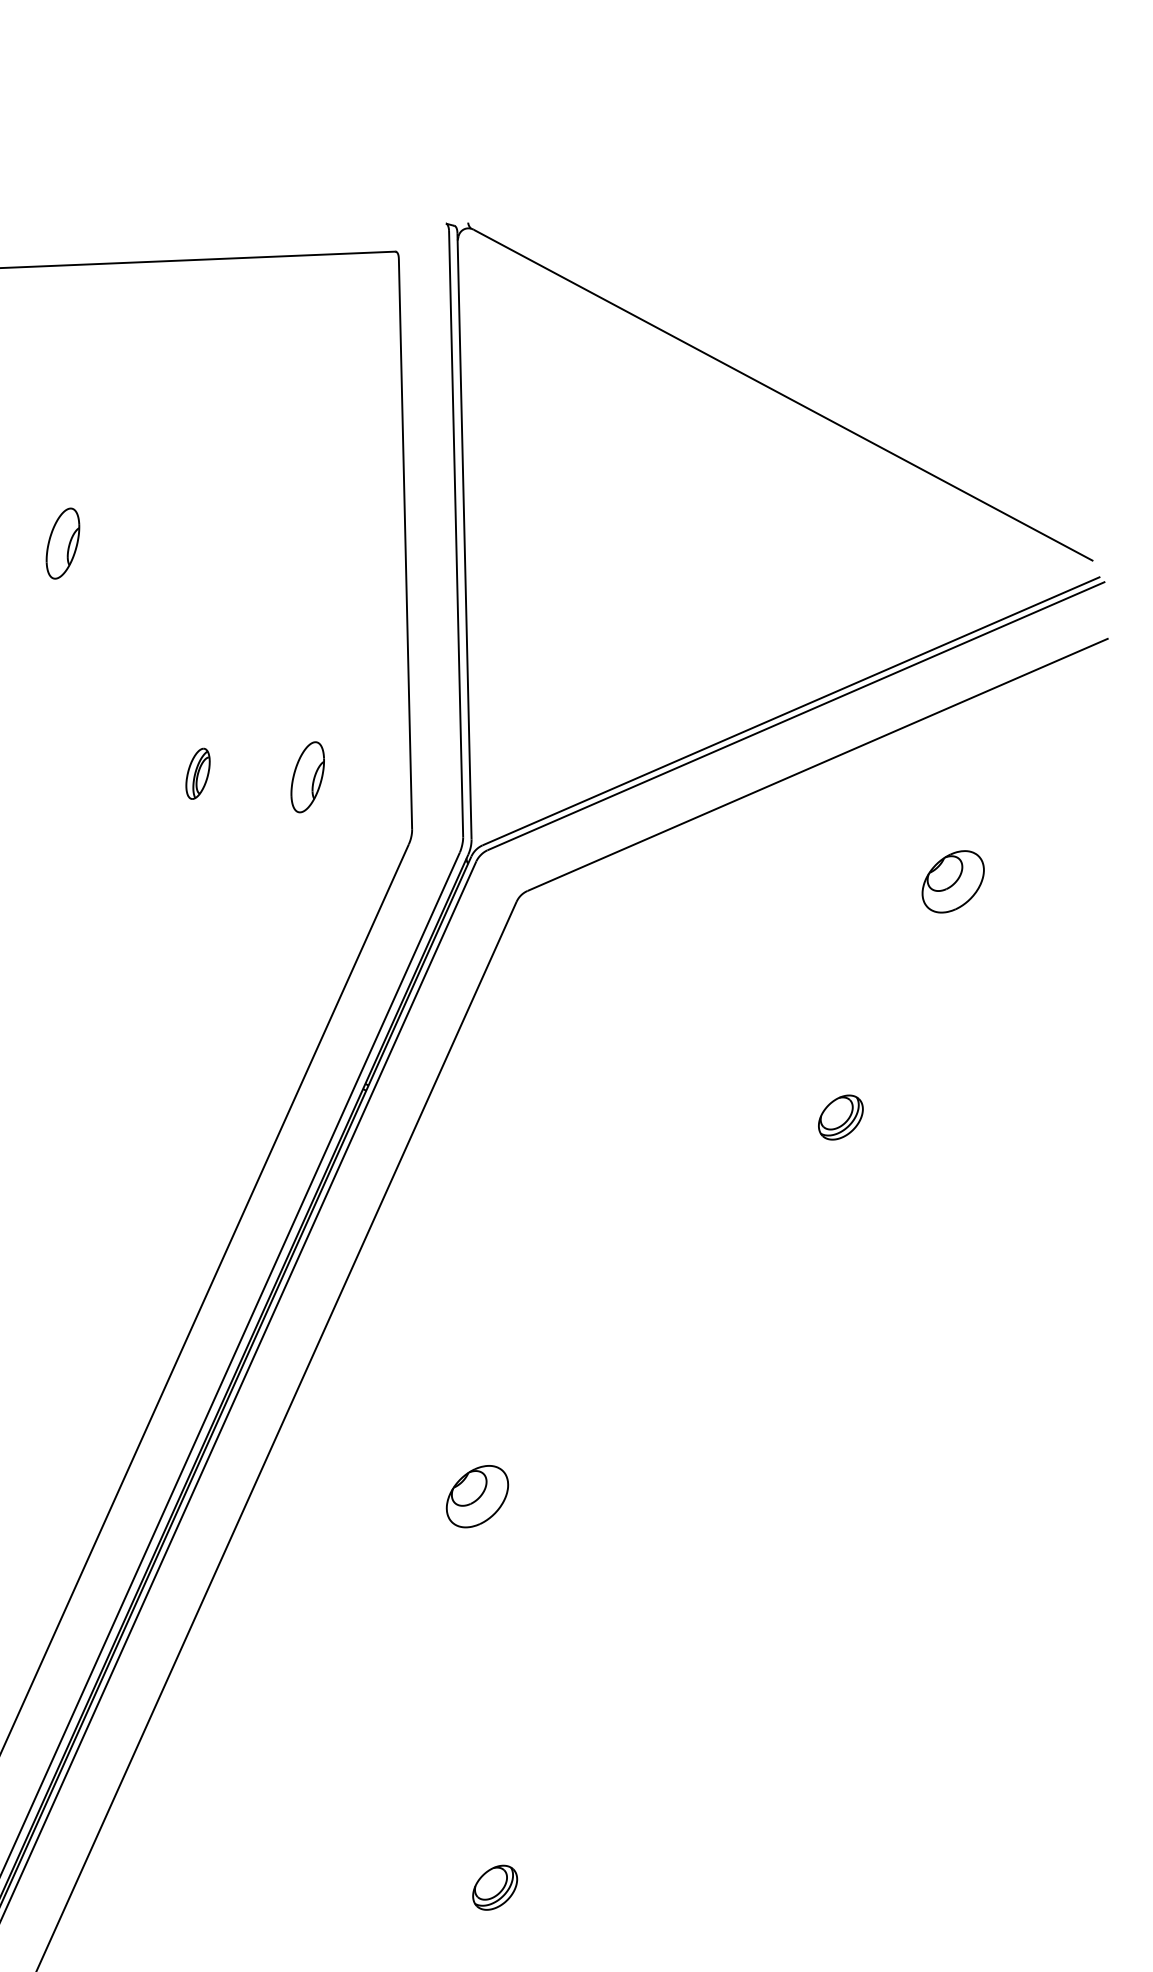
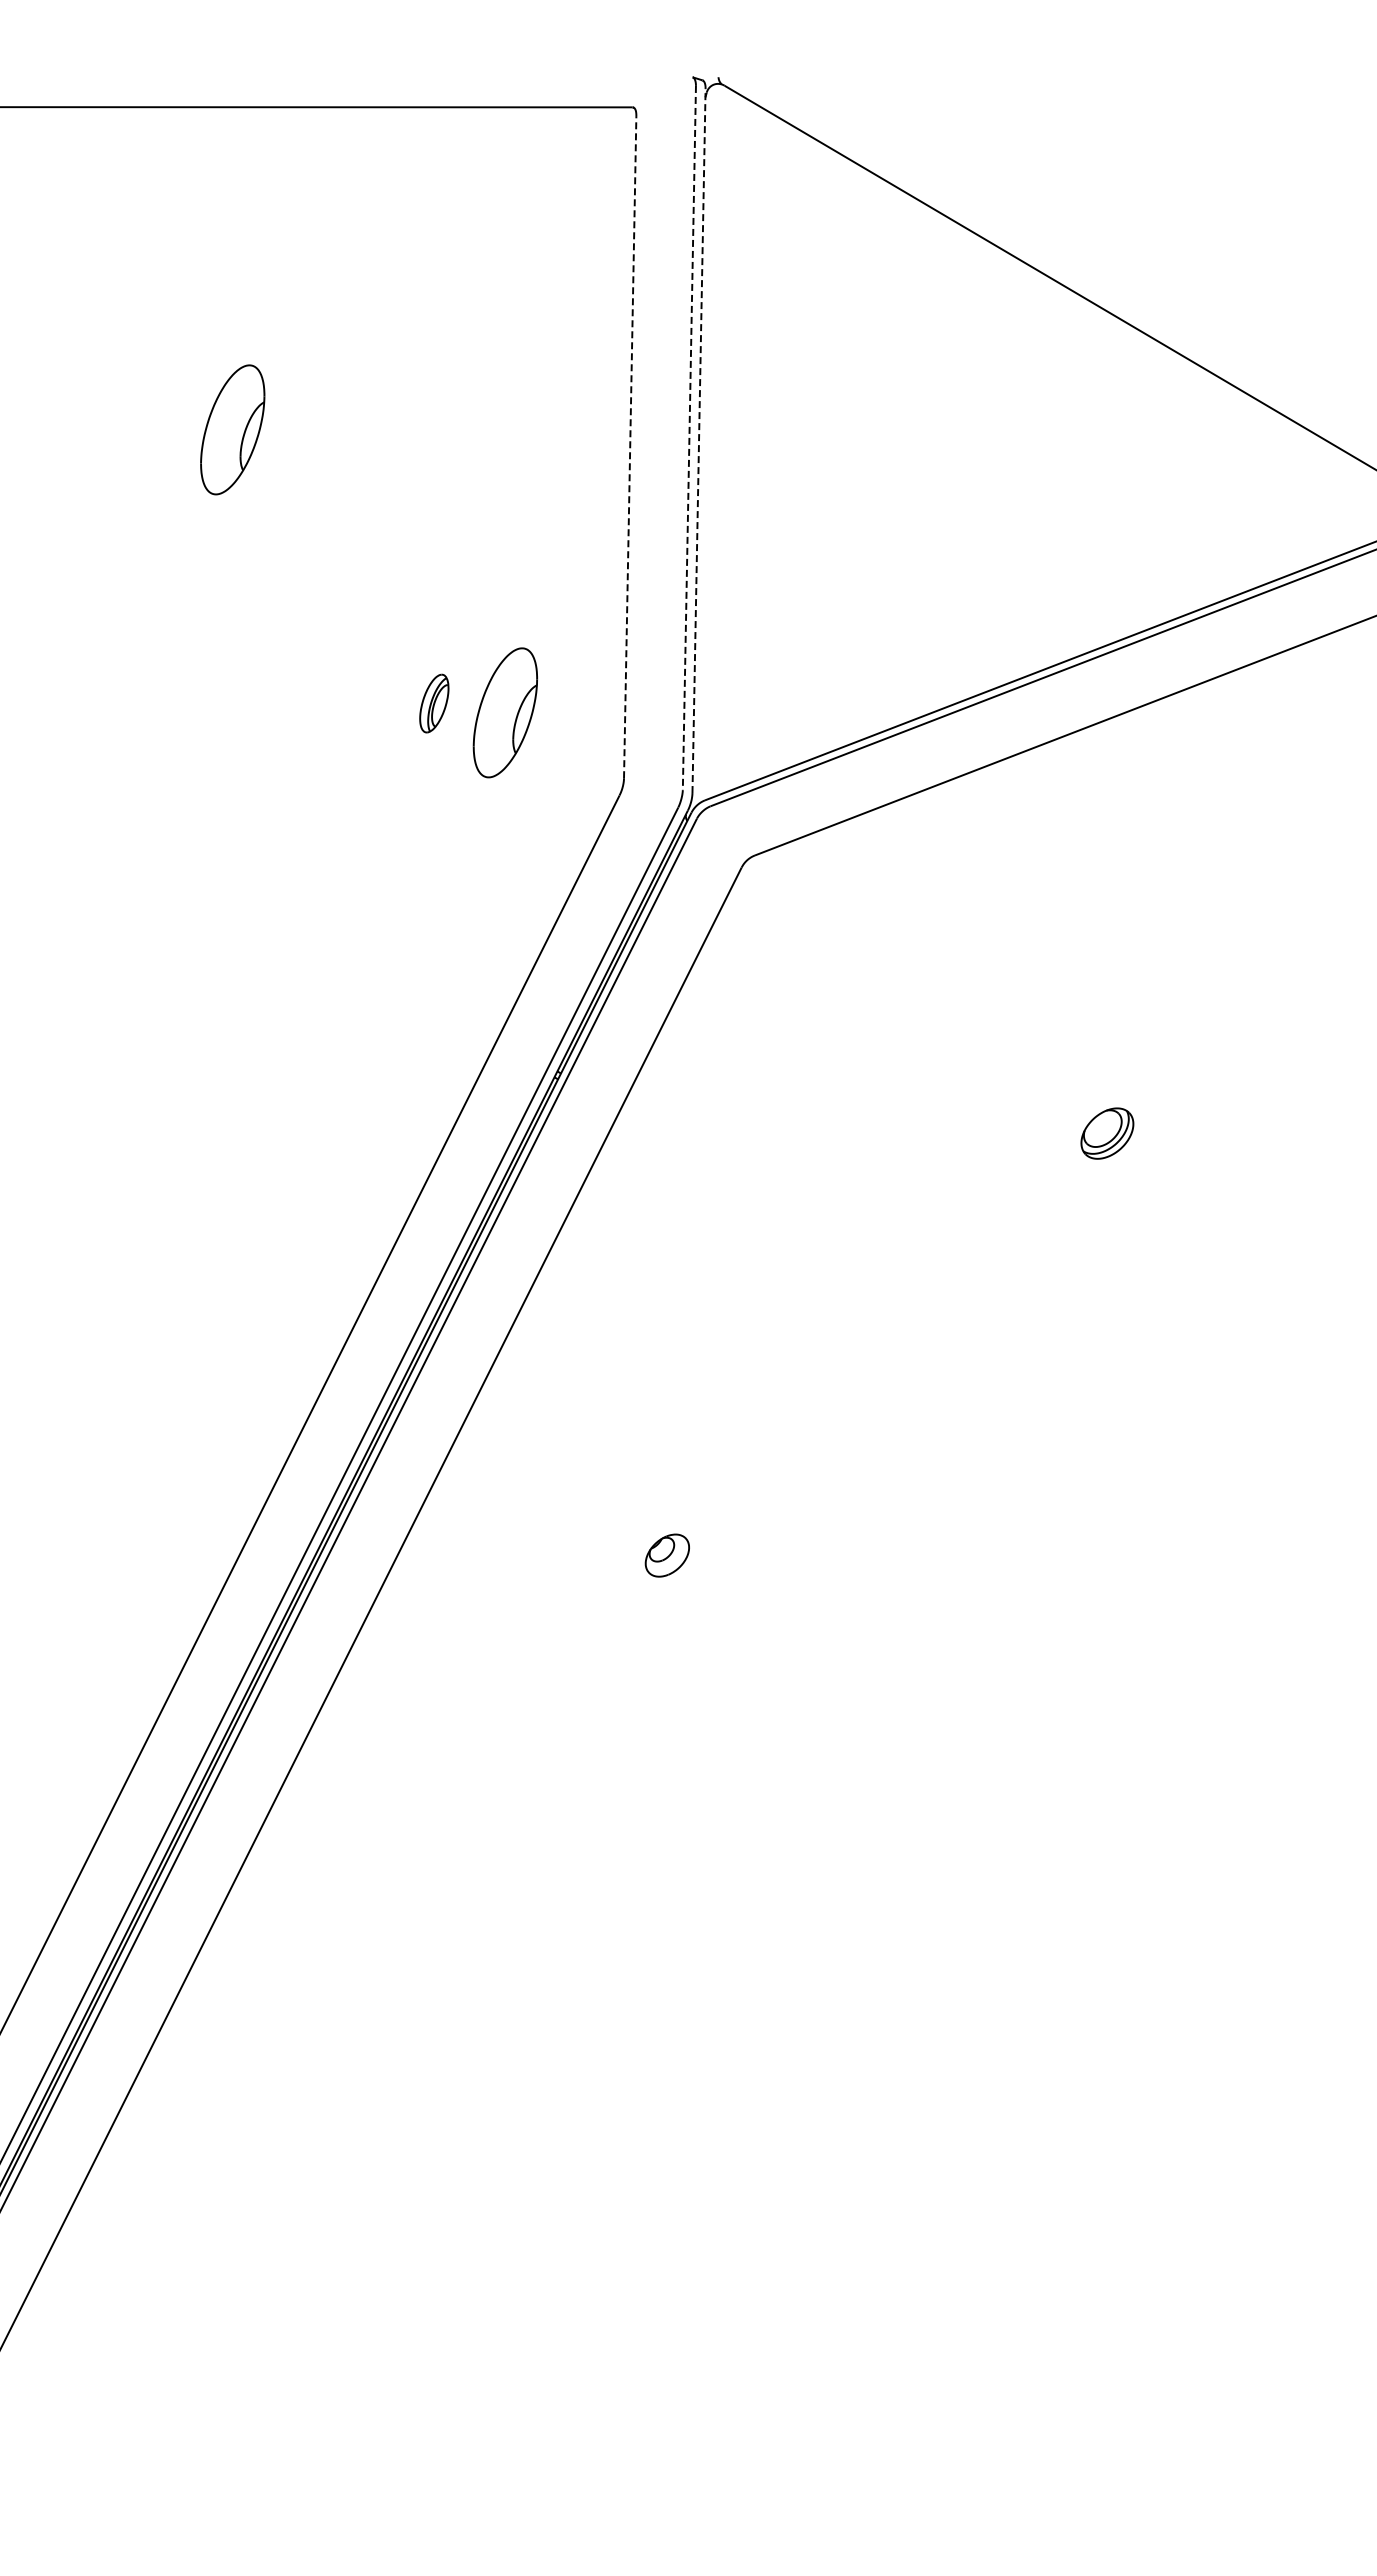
line: (456, 534) -> (689, 438), solid -> dashed
line: (464, 535) -> (699, 440), solid -> dashed
part: (62, 543) -> (232, 429), size x1.6
line: (405, 543) -> (630, 446), solid -> dashed
part: (198, 773) -> (434, 703), moved
part: (307, 776) -> (505, 712), size x1.6
part: (953, 881) -> (1249, 865), removed
part: (477, 1496) -> (667, 1555), size x0.6
part: (494, 1887) -> (668, 2010), removed

